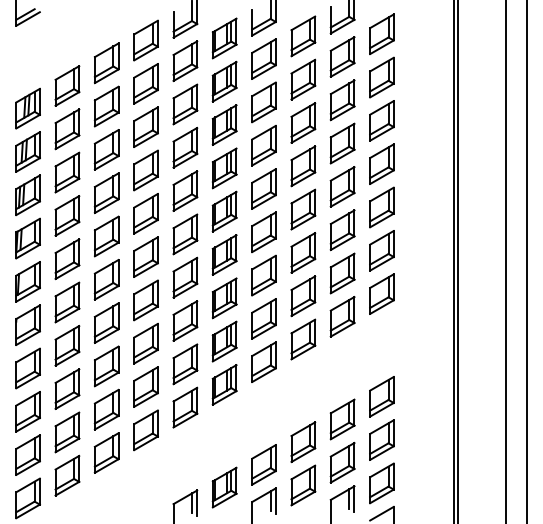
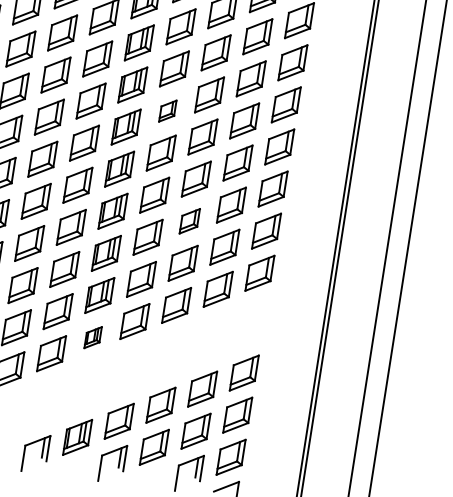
part: (263, 145) -> (167, 110), size x0.6
part: (303, 252) -> (190, 220), size x0.7
part: (224, 384) -> (93, 337), size x0.6

